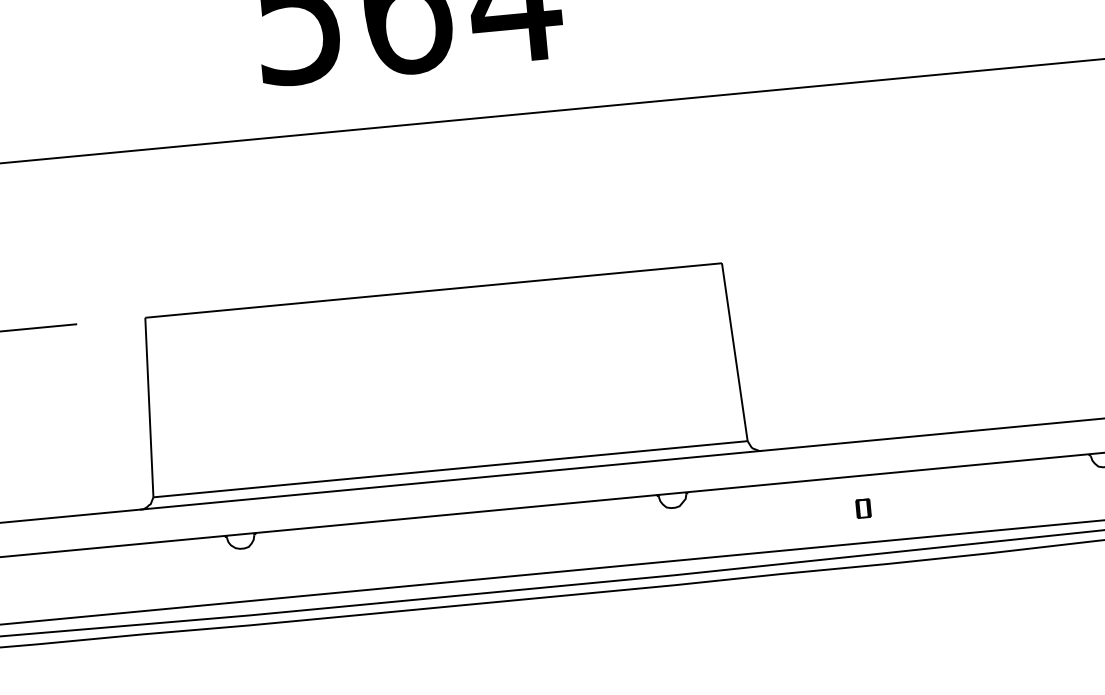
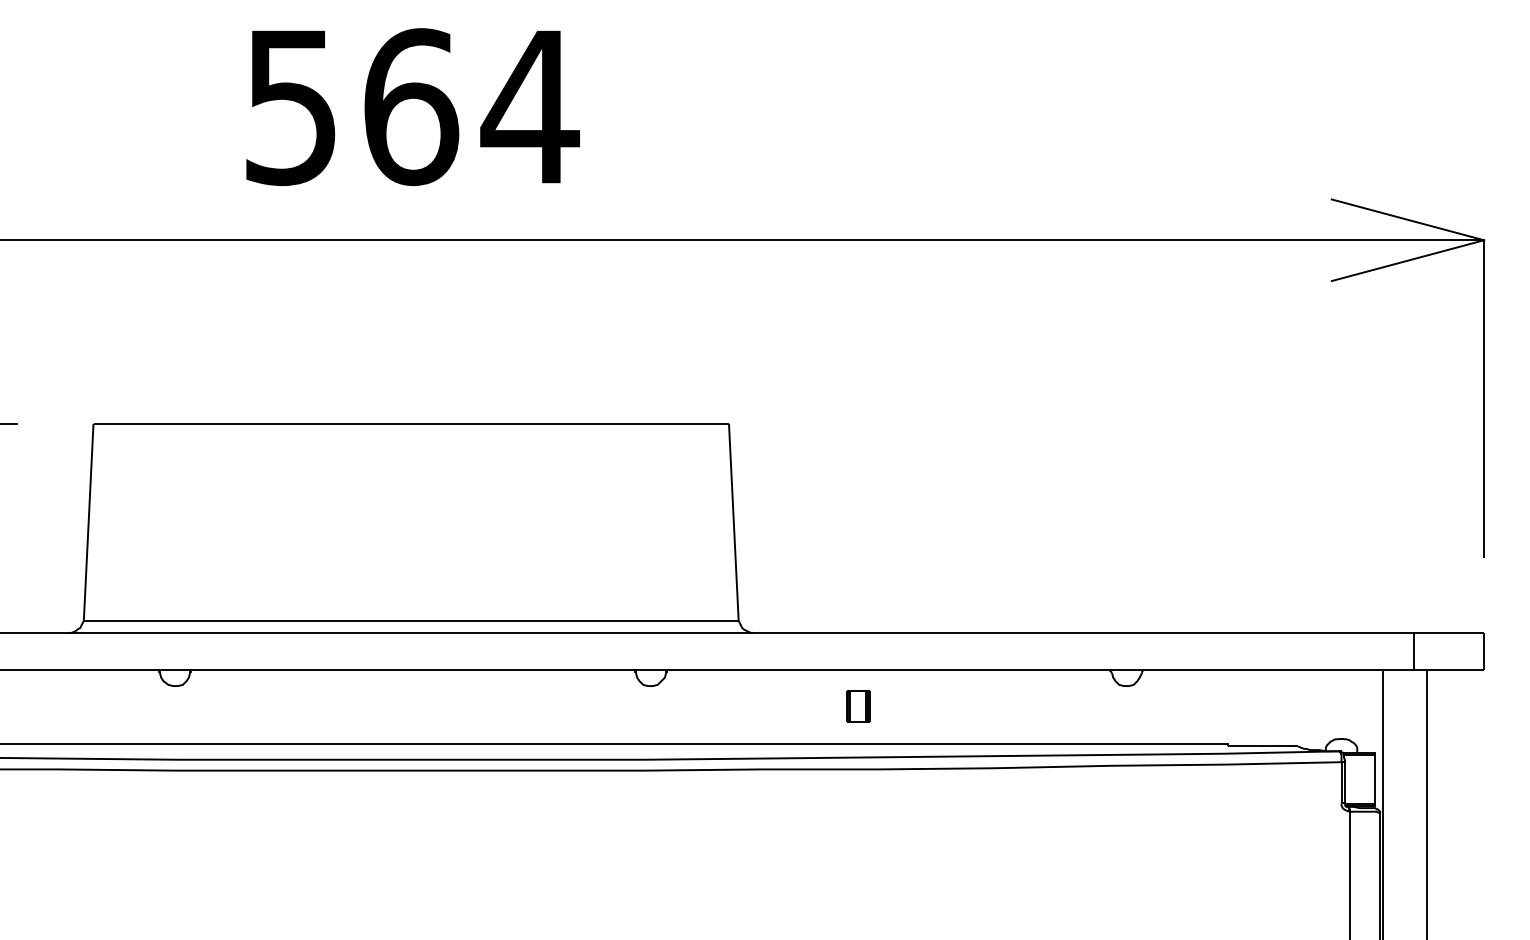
part: (863, 508) -> (858, 706), size x1.6

